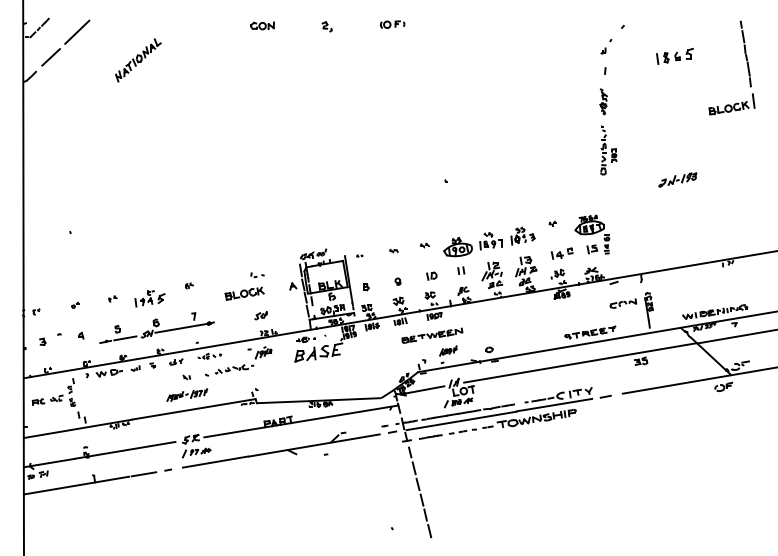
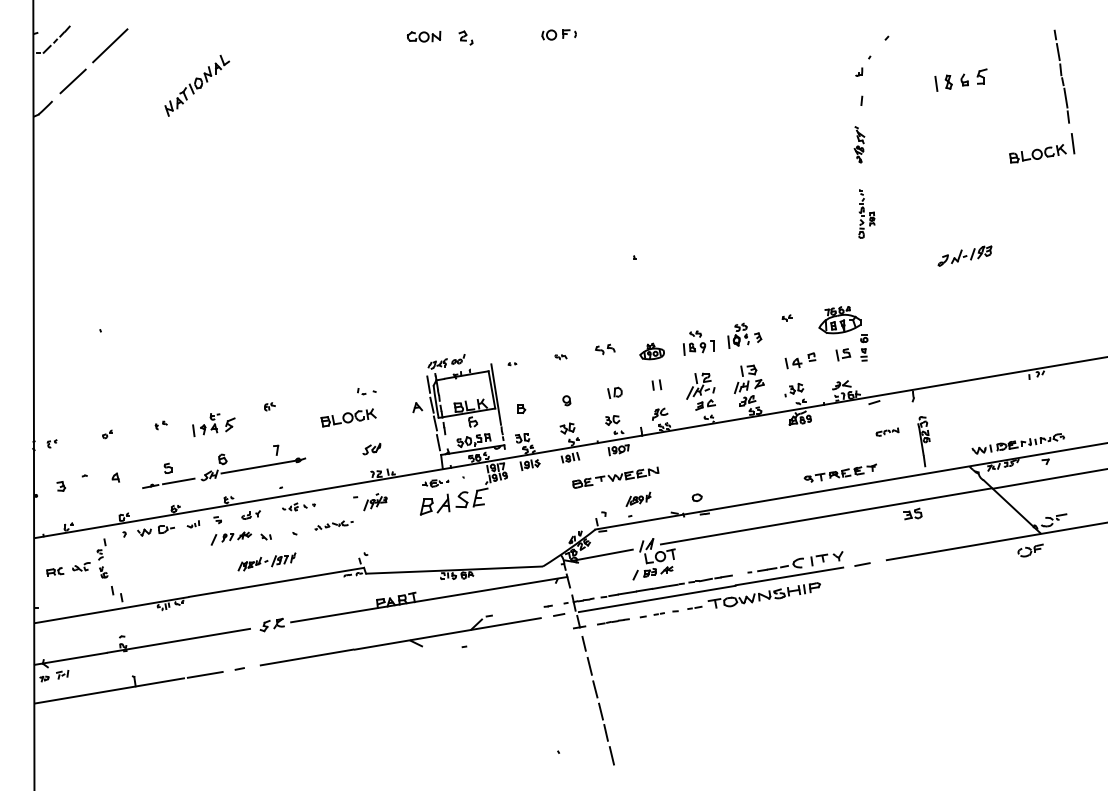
part: (262, 25) -> (423, 36), moved
part: (608, 150) -> (866, 213), size x0.7
part: (424, 245) -> (604, 349), size x1.6
part: (457, 247) -> (651, 351), size x0.6
part: (623, 303) -> (887, 432), size x0.6
part: (234, 369) -> (333, 525), size x0.7
part: (196, 452) -> (231, 538), moved

